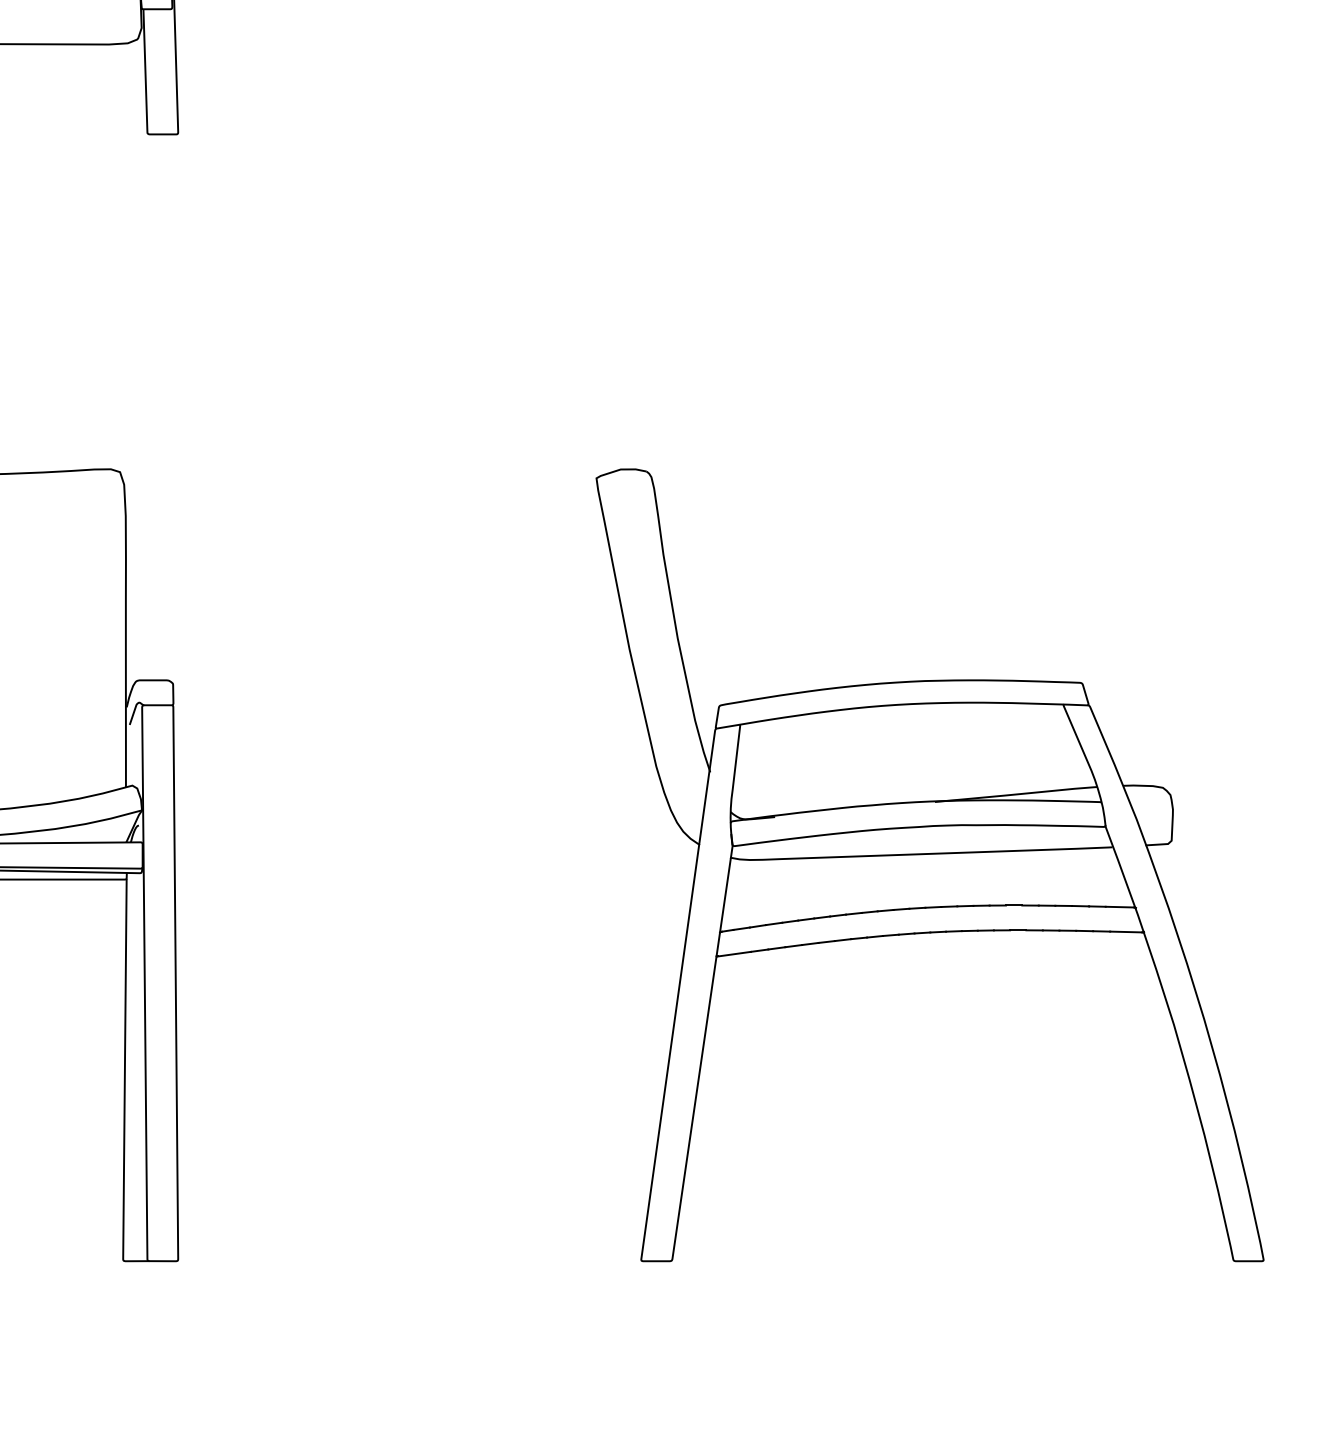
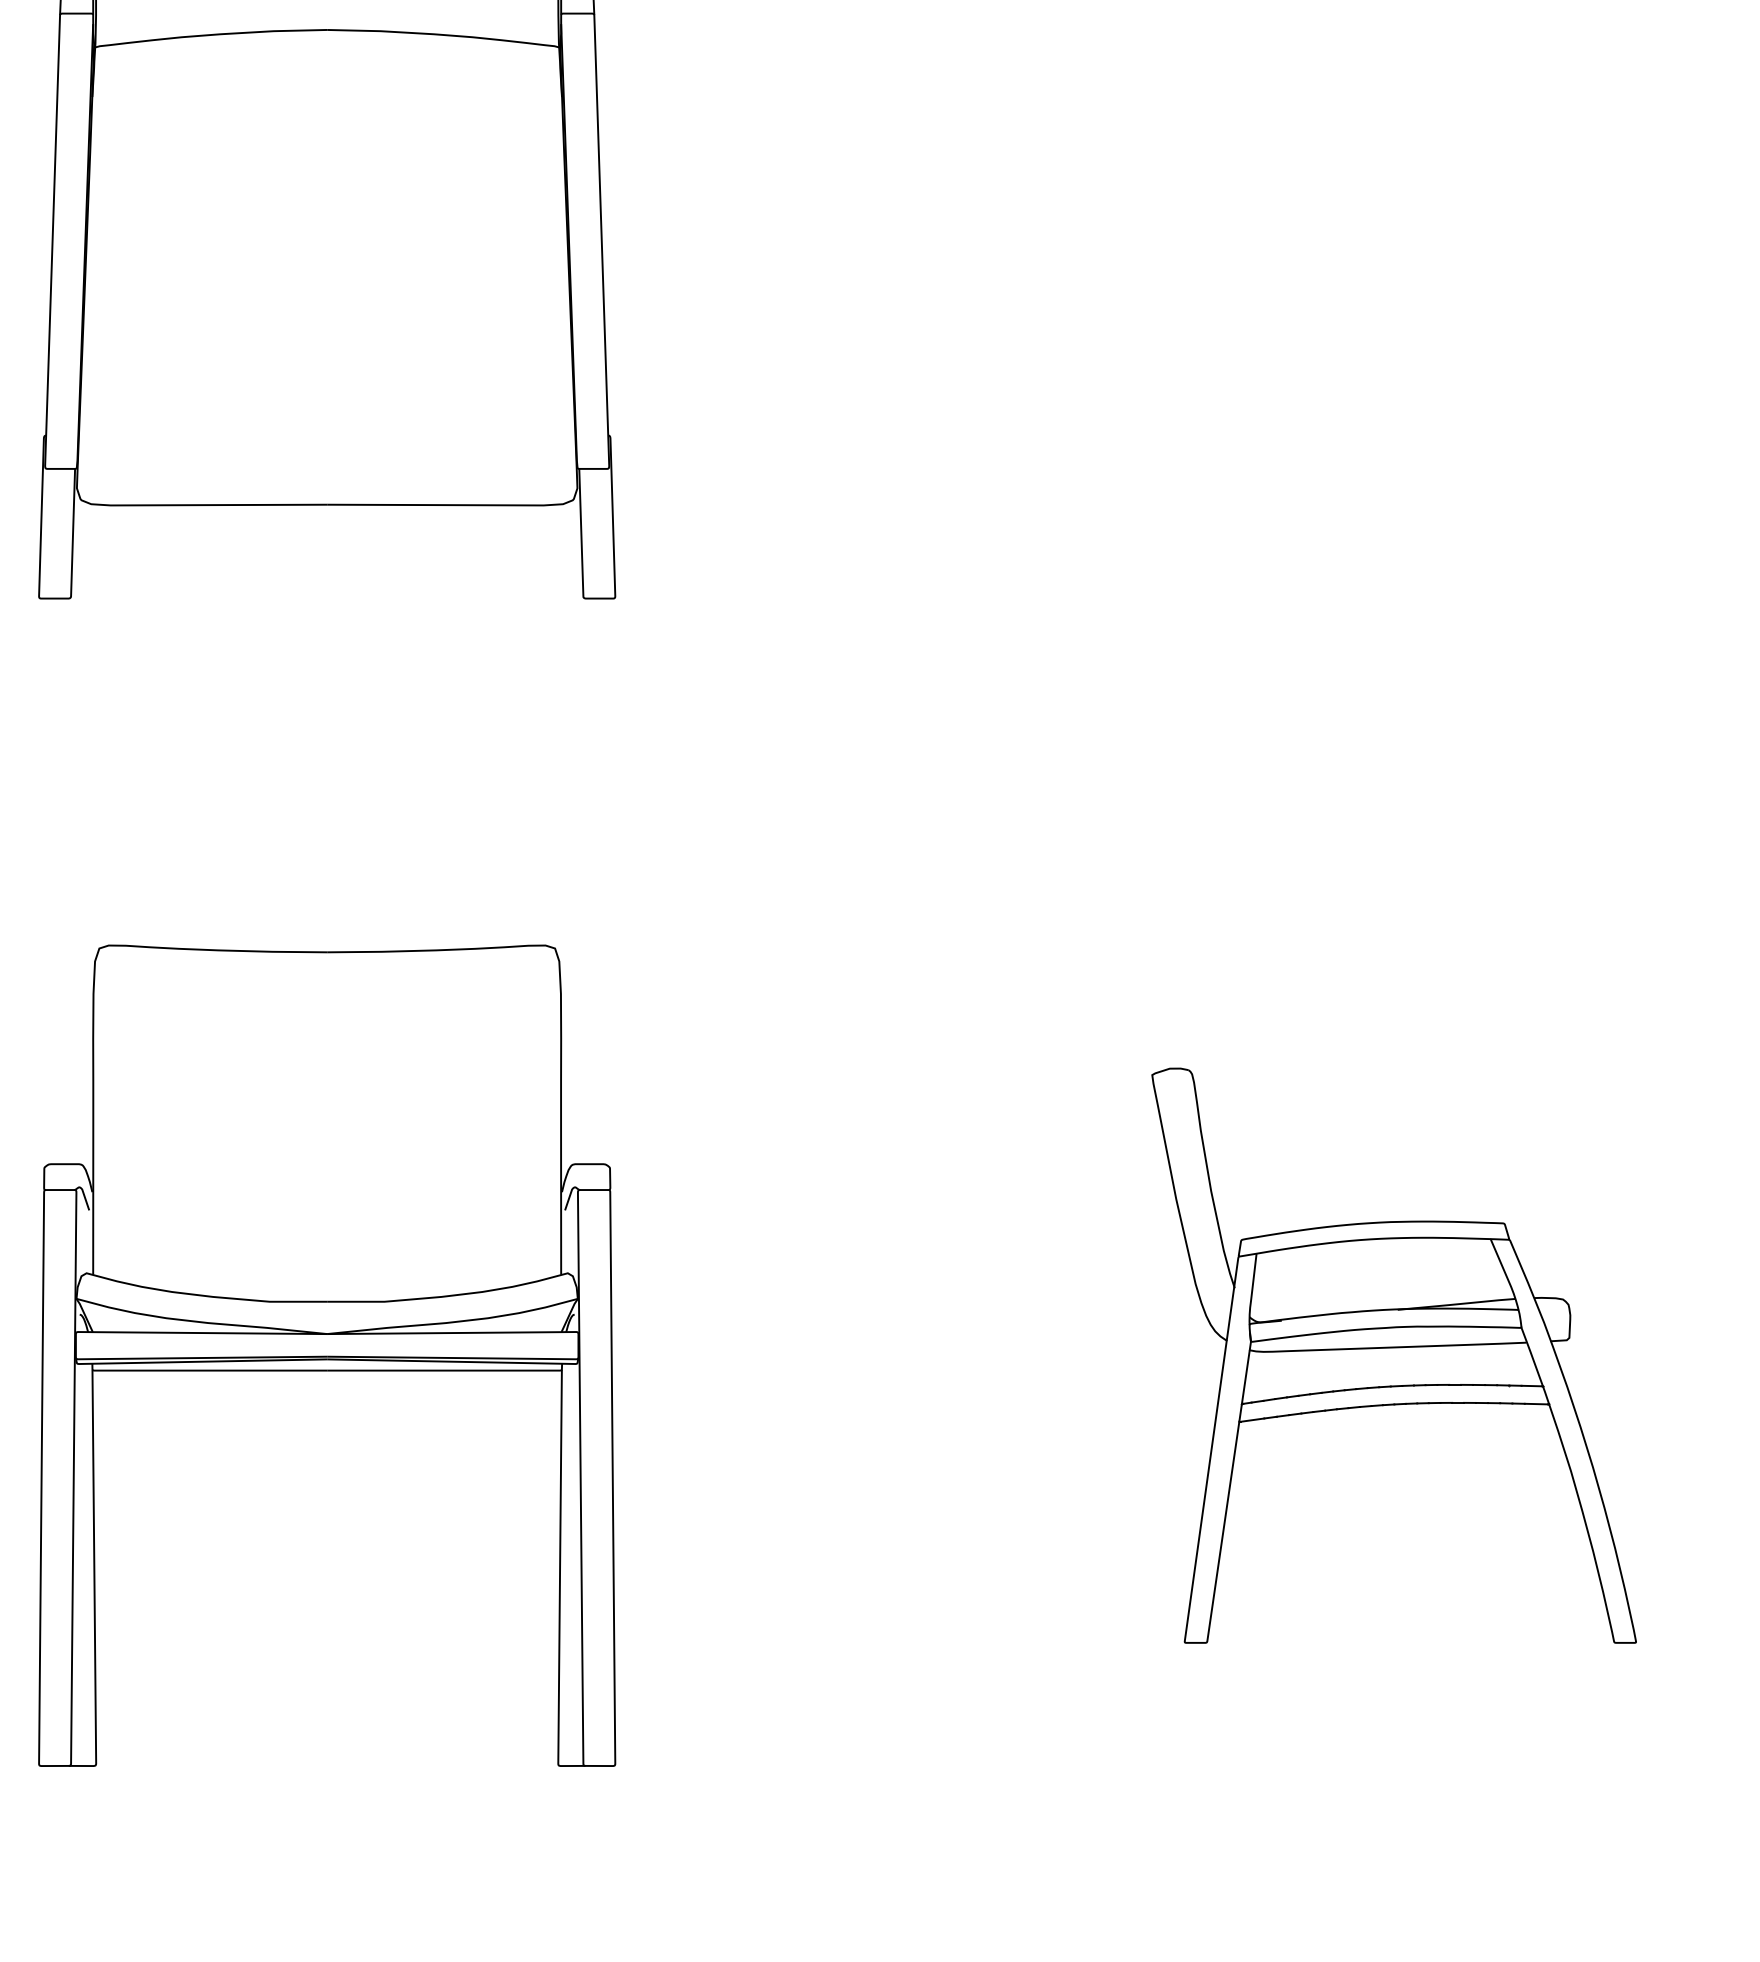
part: (929, 864) -> (1393, 1355), size x0.7

